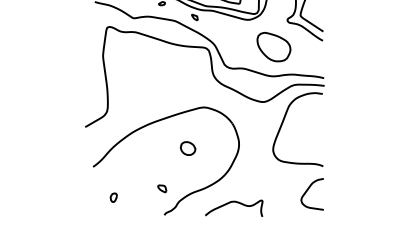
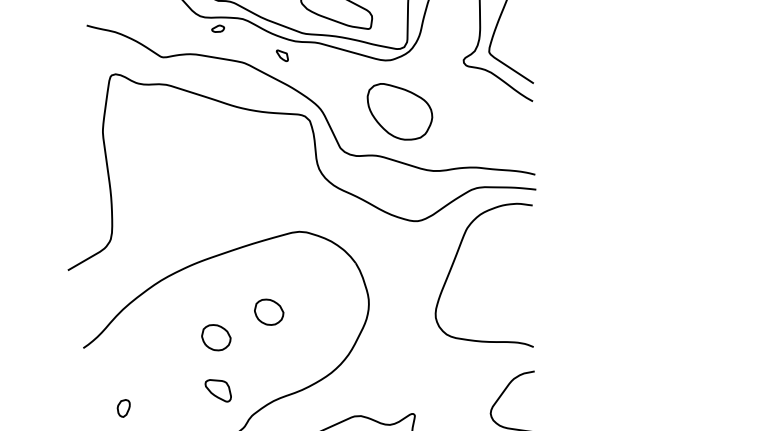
part: (273, 47) -> (399, 112), moved
part: (161, 161) -> (217, 337), added
part: (162, 188) -> (219, 390), size x1.6

